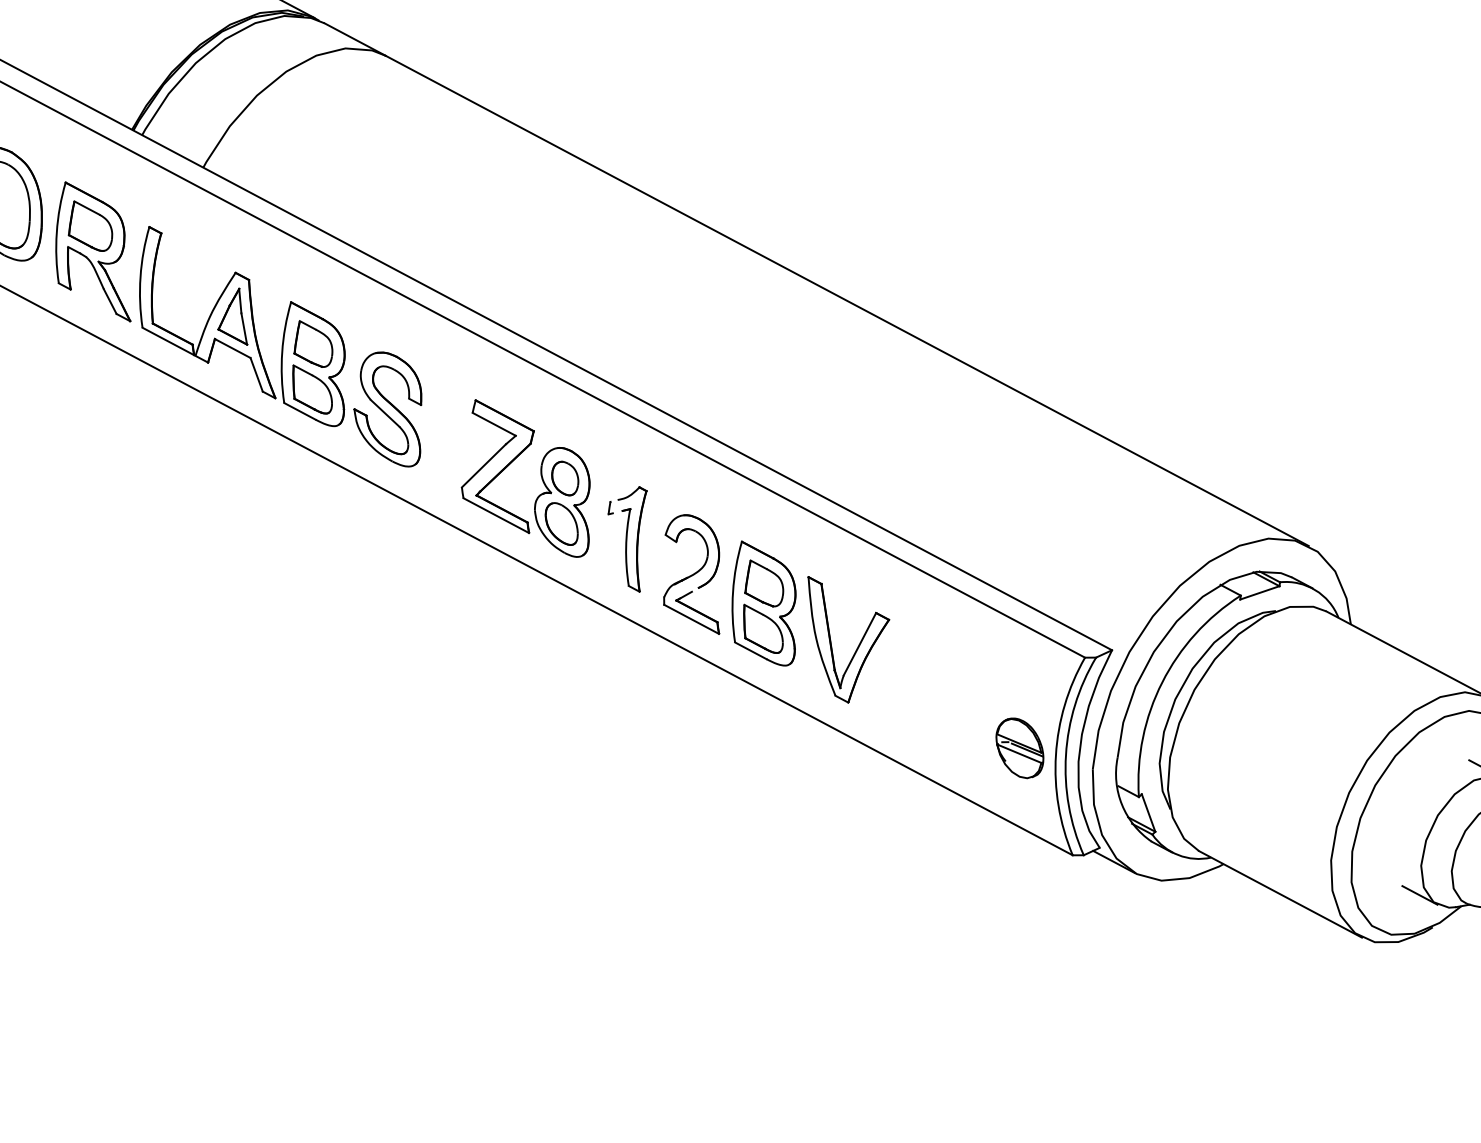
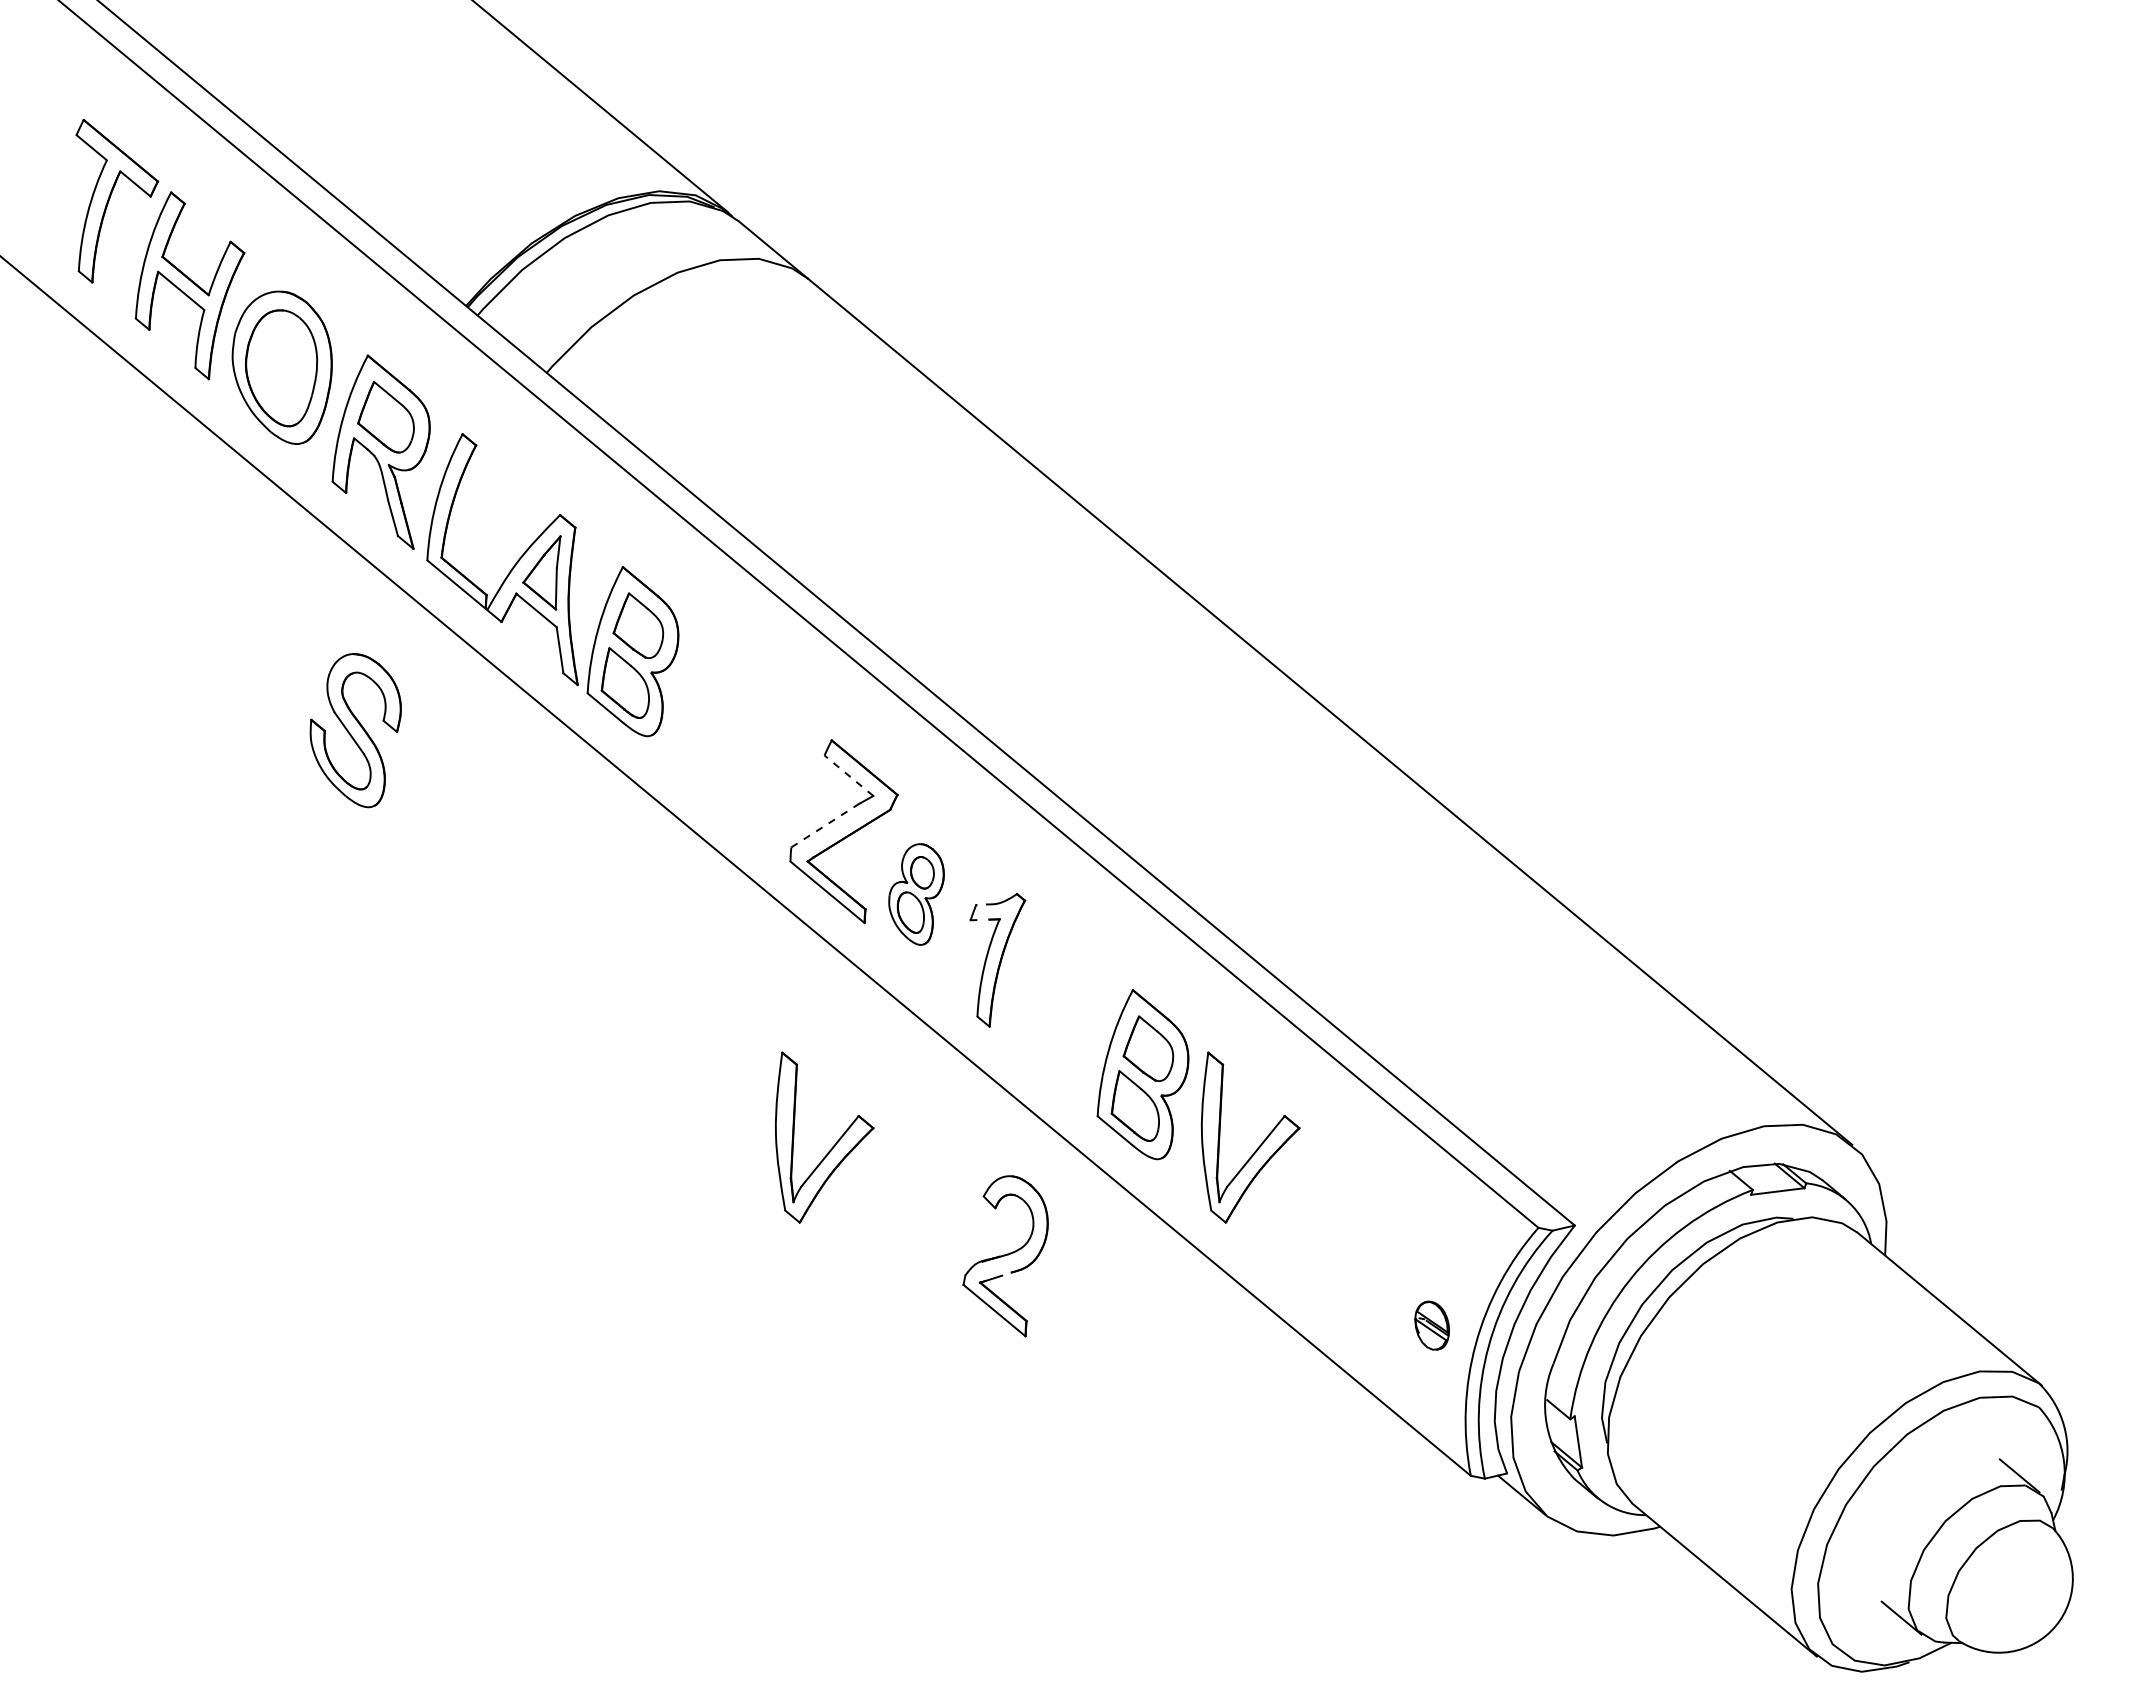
part: (389, 410) -> (355, 730), moved
line: (493, 424) -> (848, 775), solid -> dashed
line: (484, 465) -> (825, 825), solid -> dashed
part: (563, 503) -> (916, 894), size x0.7
part: (691, 576) -> (1005, 1256), moved
part: (540, 705) -> (833, 1145), added
part: (1020, 747) -> (1432, 1325), size x0.6

